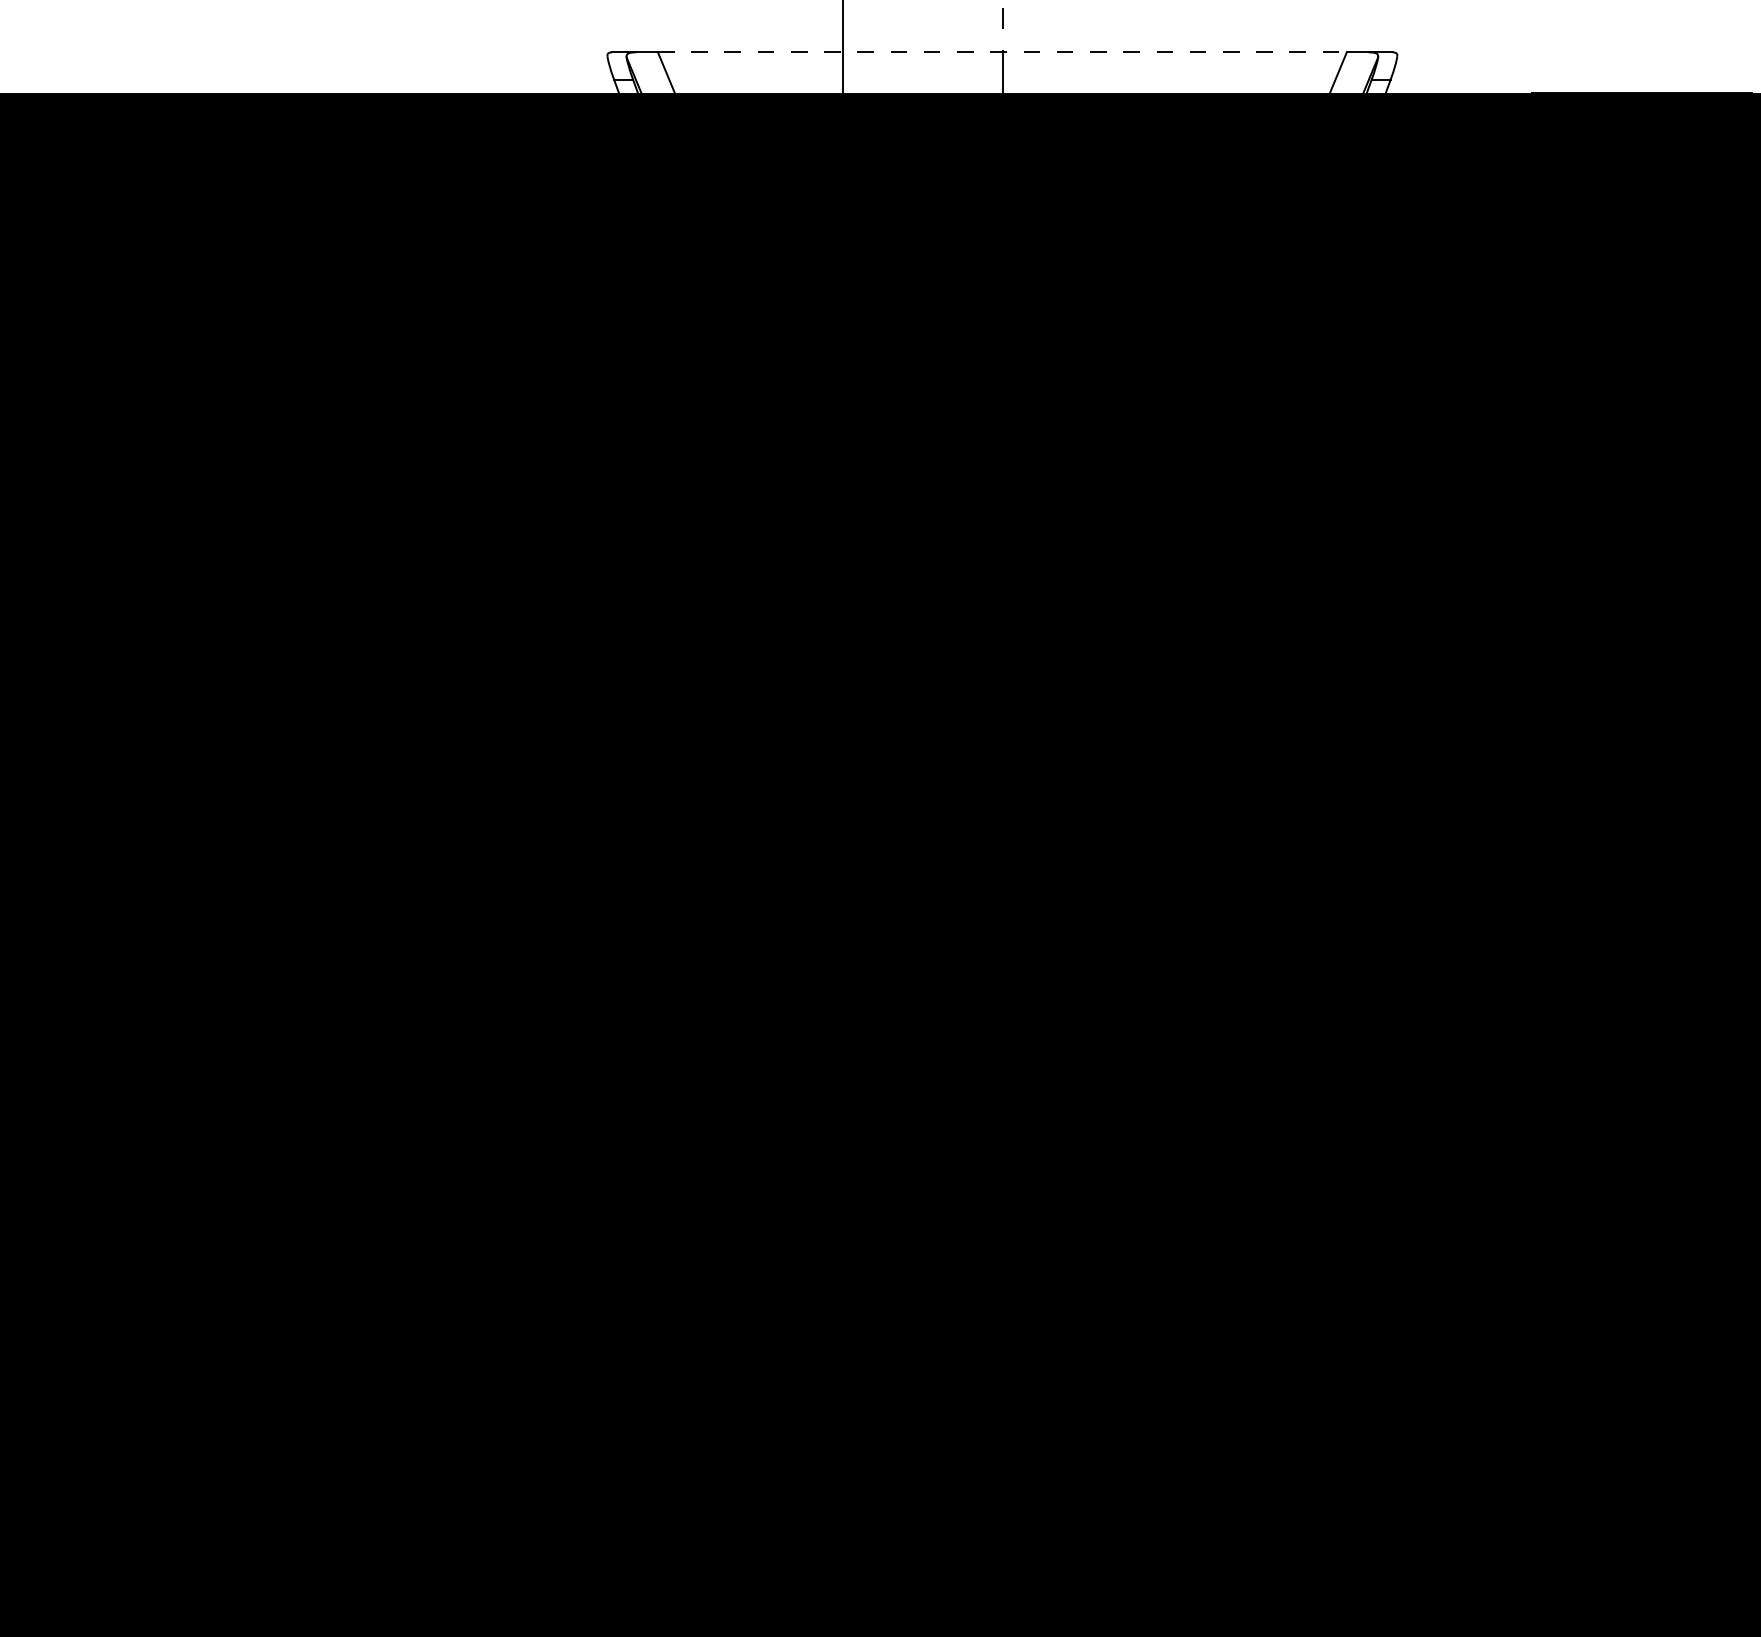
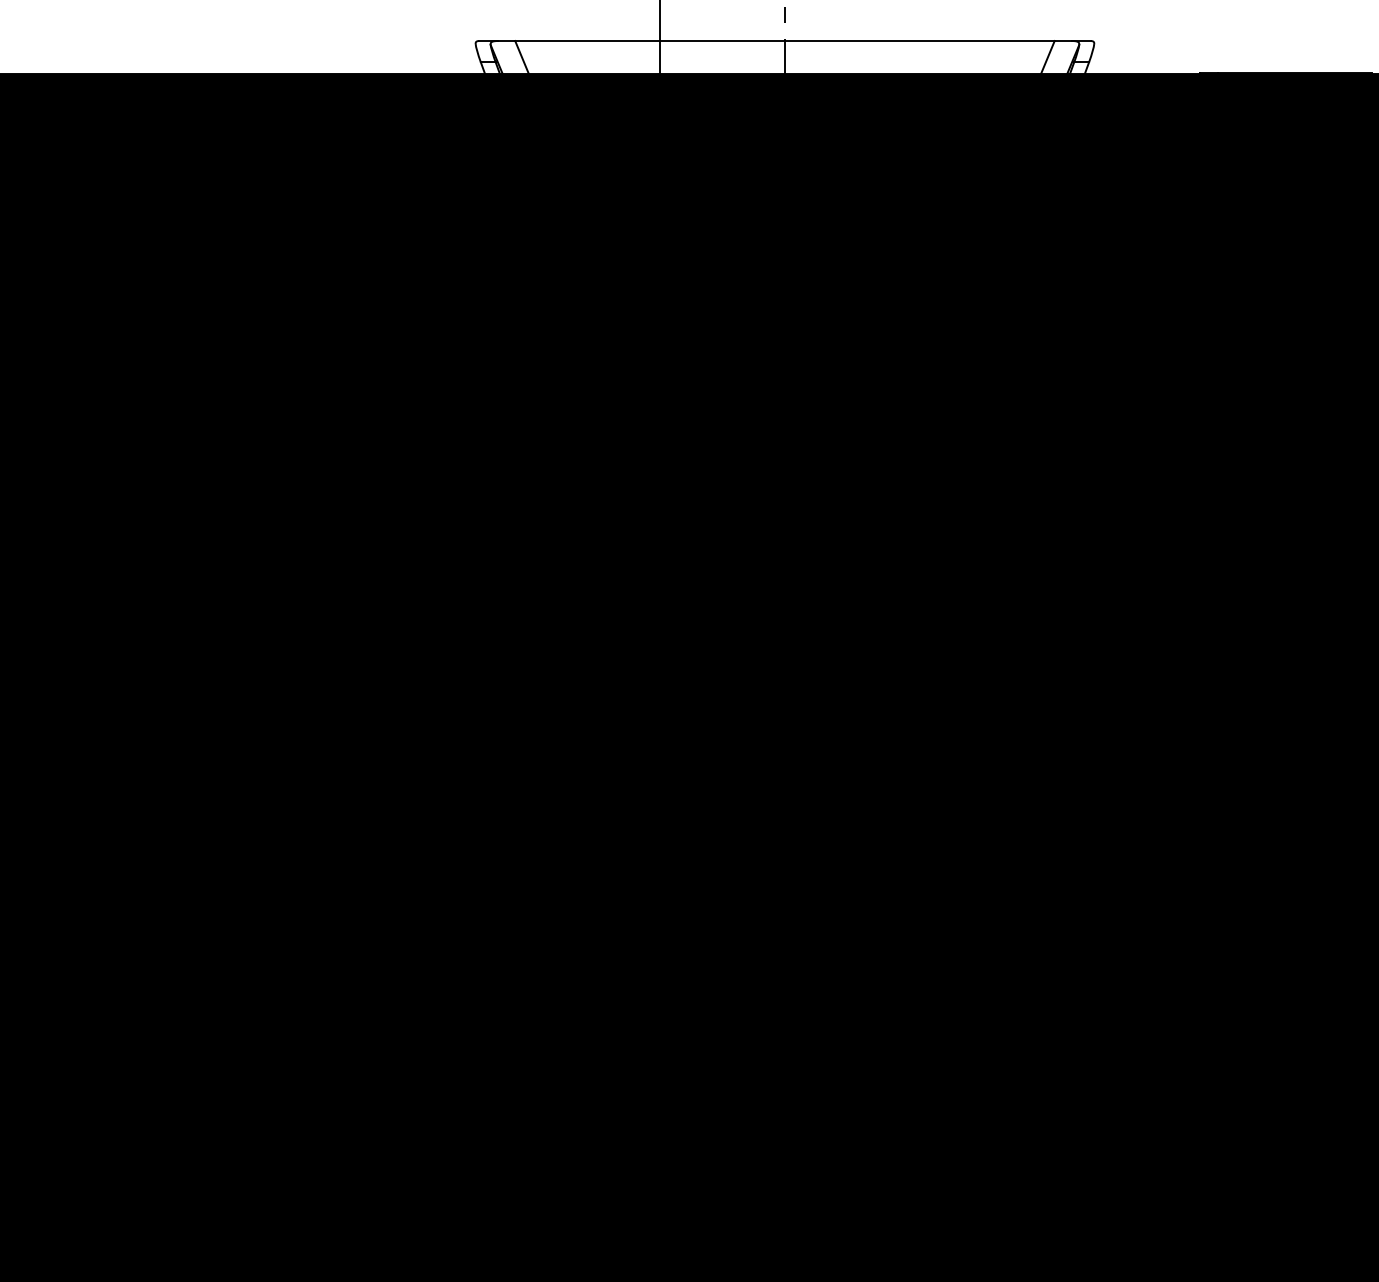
line: (1001, 52) -> (784, 41), dashed -> solid

